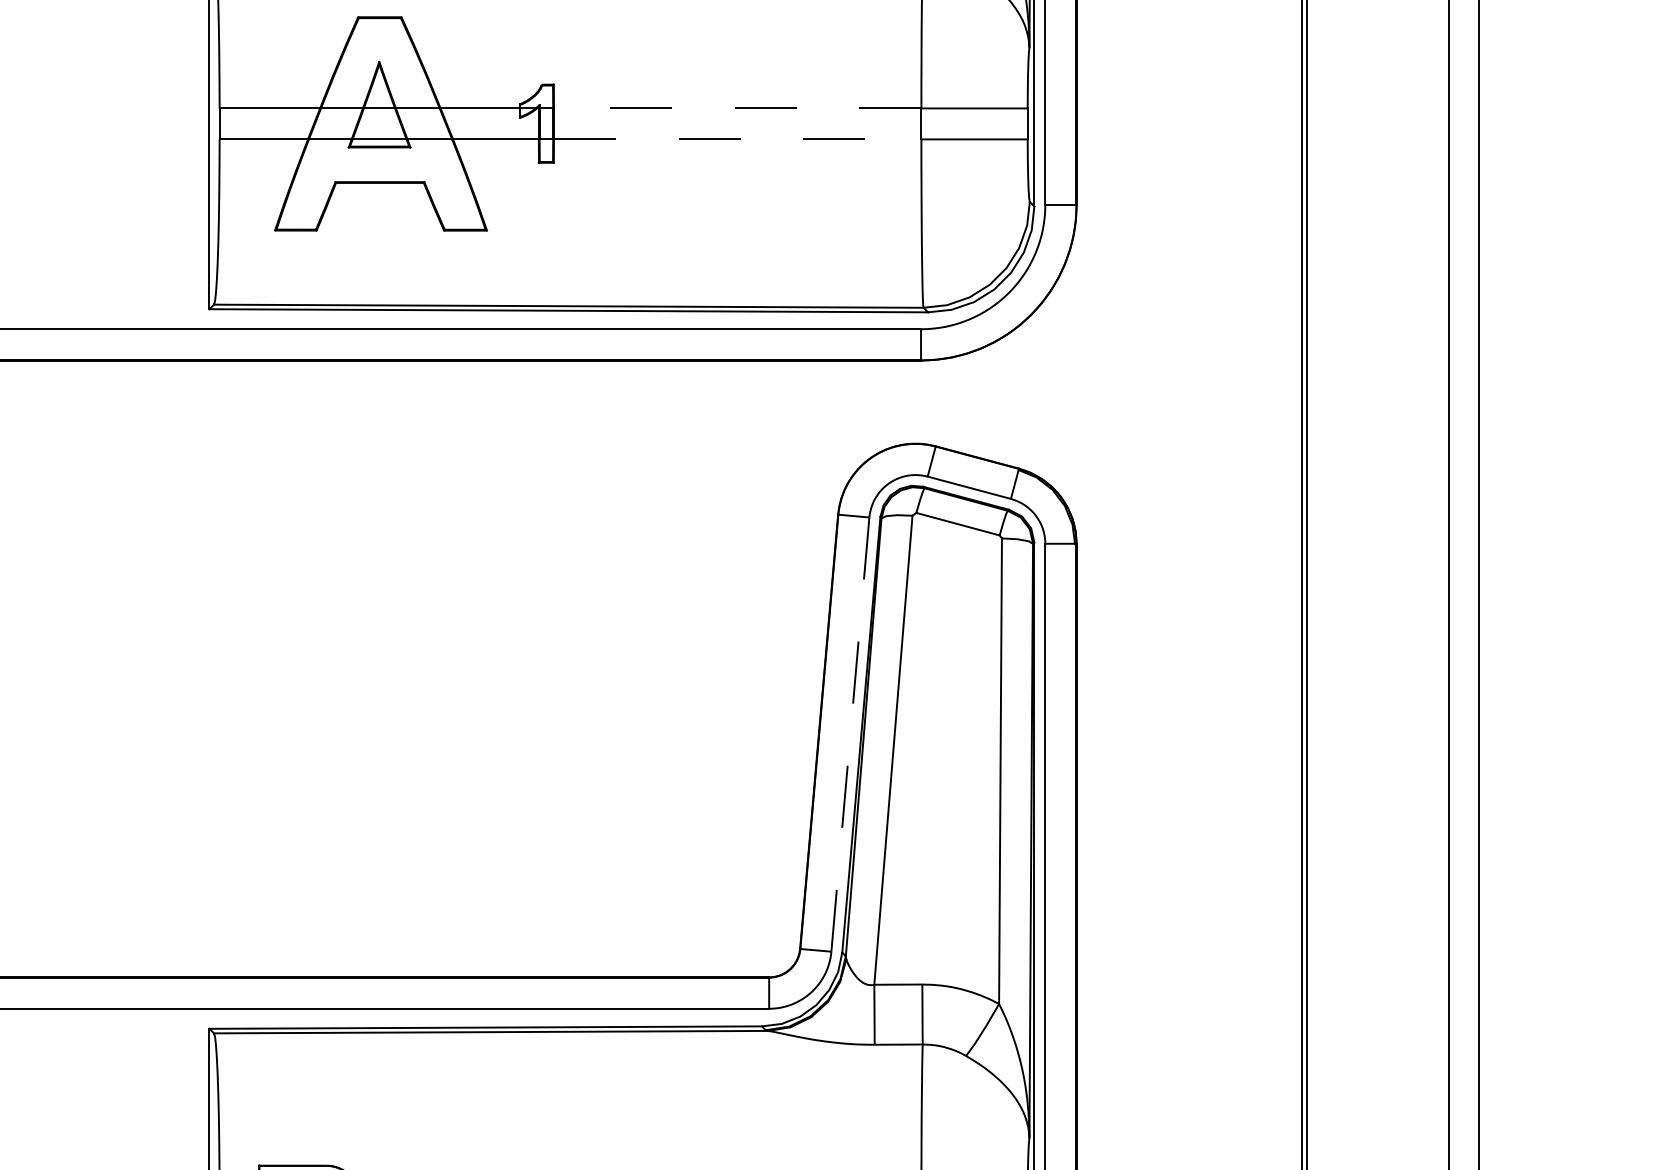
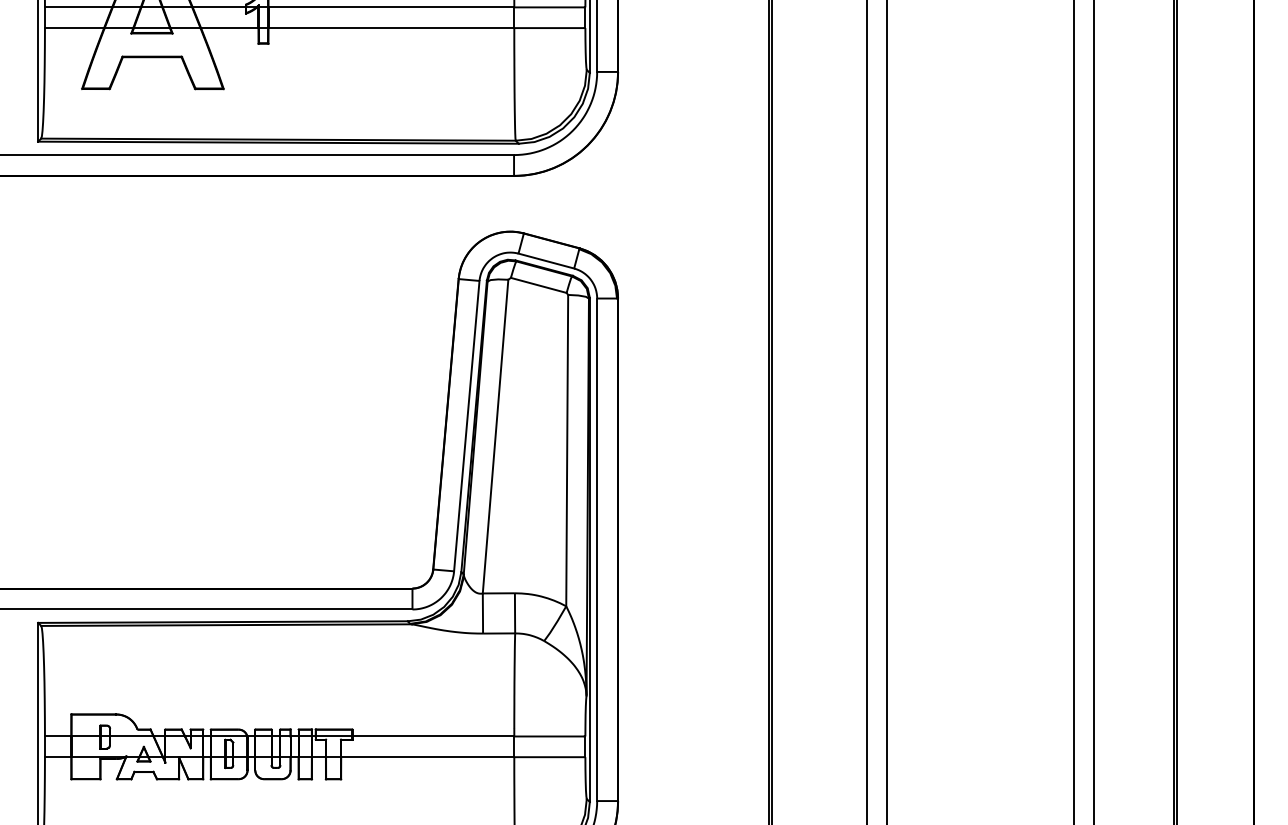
line: (737, 108) -> (391, 7), dashed -> solid
line: (737, 139) -> (391, 28), dashed -> solid
line: (849, 735) -> (466, 426), dashed -> solid

